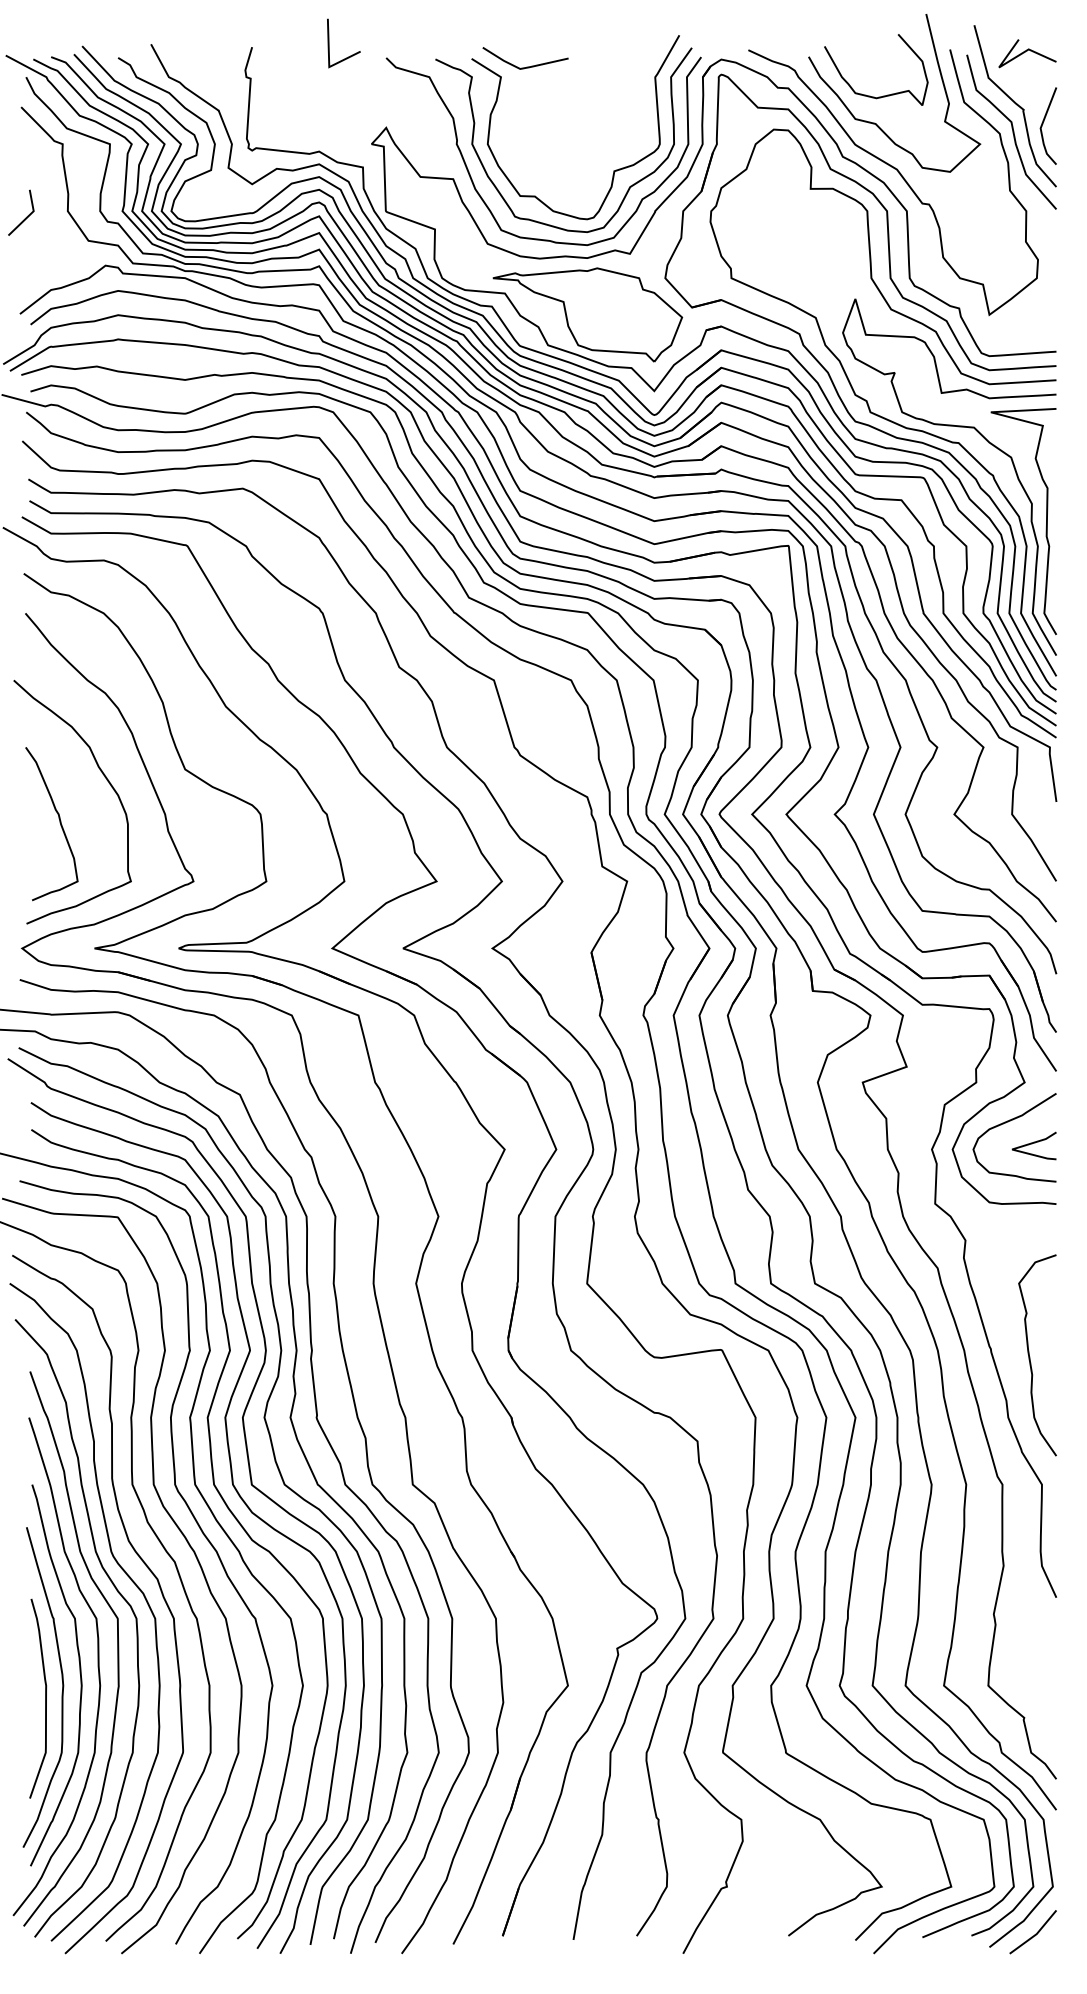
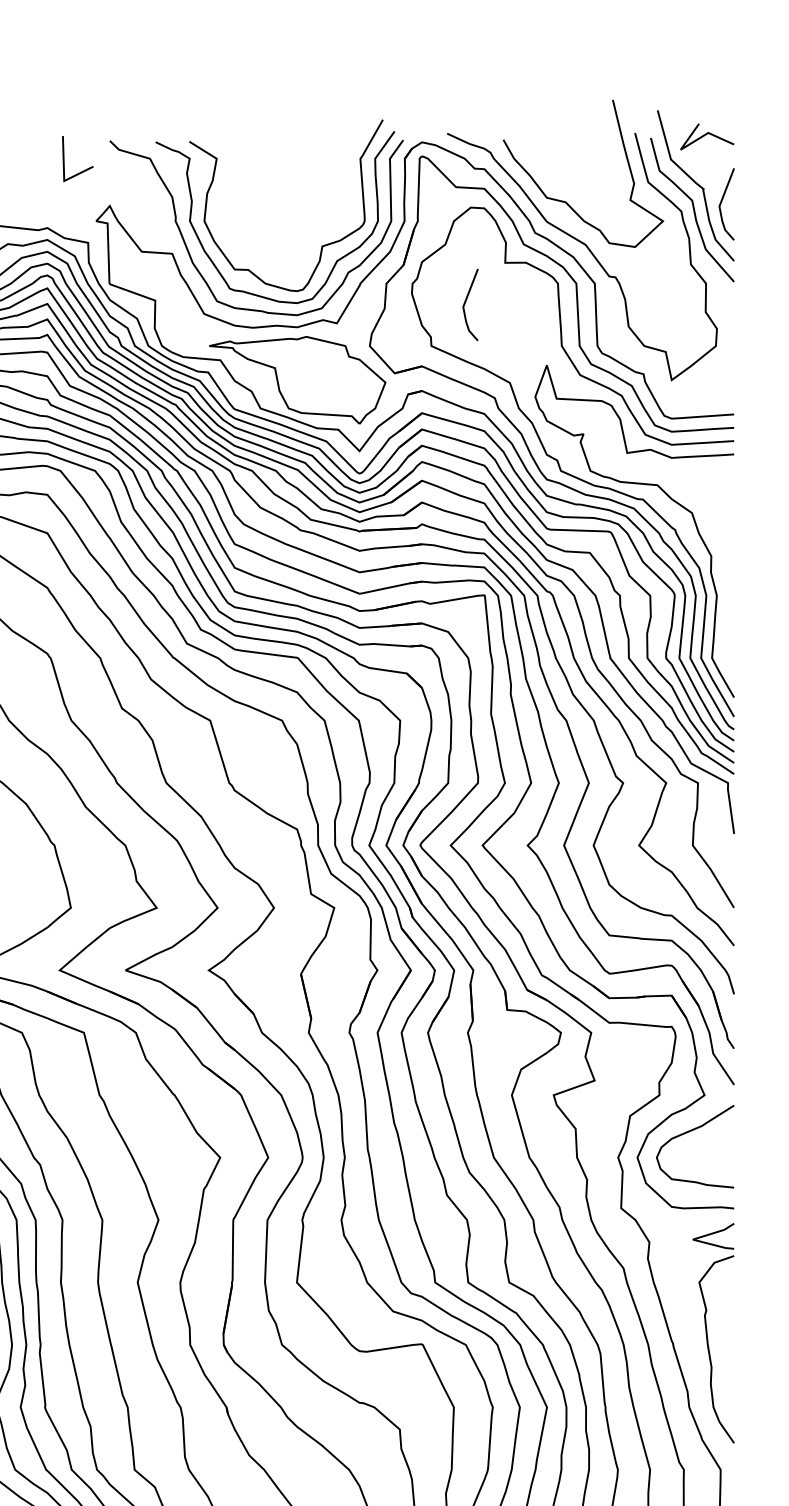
line: (350, 55) -> (84, 170), moved
line: (526, 66) -> (240, 148), removed
curve: (870, 95) -> (560, 175), removed
line: (768, 232) -> (465, 303), added
curve: (1046, 521) -> (724, 572), removed
line: (1032, 1144) -> (711, 1234), moved

